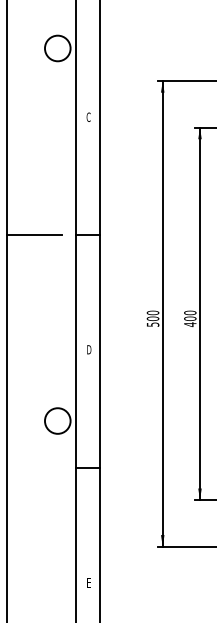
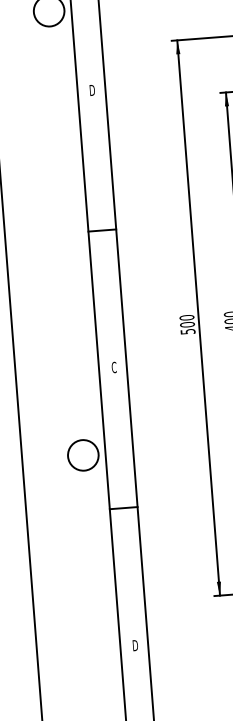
text: (88, 116) -> (91, 89), C -> D
line: (34, 234) -> (38, 235), removed
text: (89, 349) -> (114, 367), D -> C
text: (89, 582) -> (135, 644), E -> D

